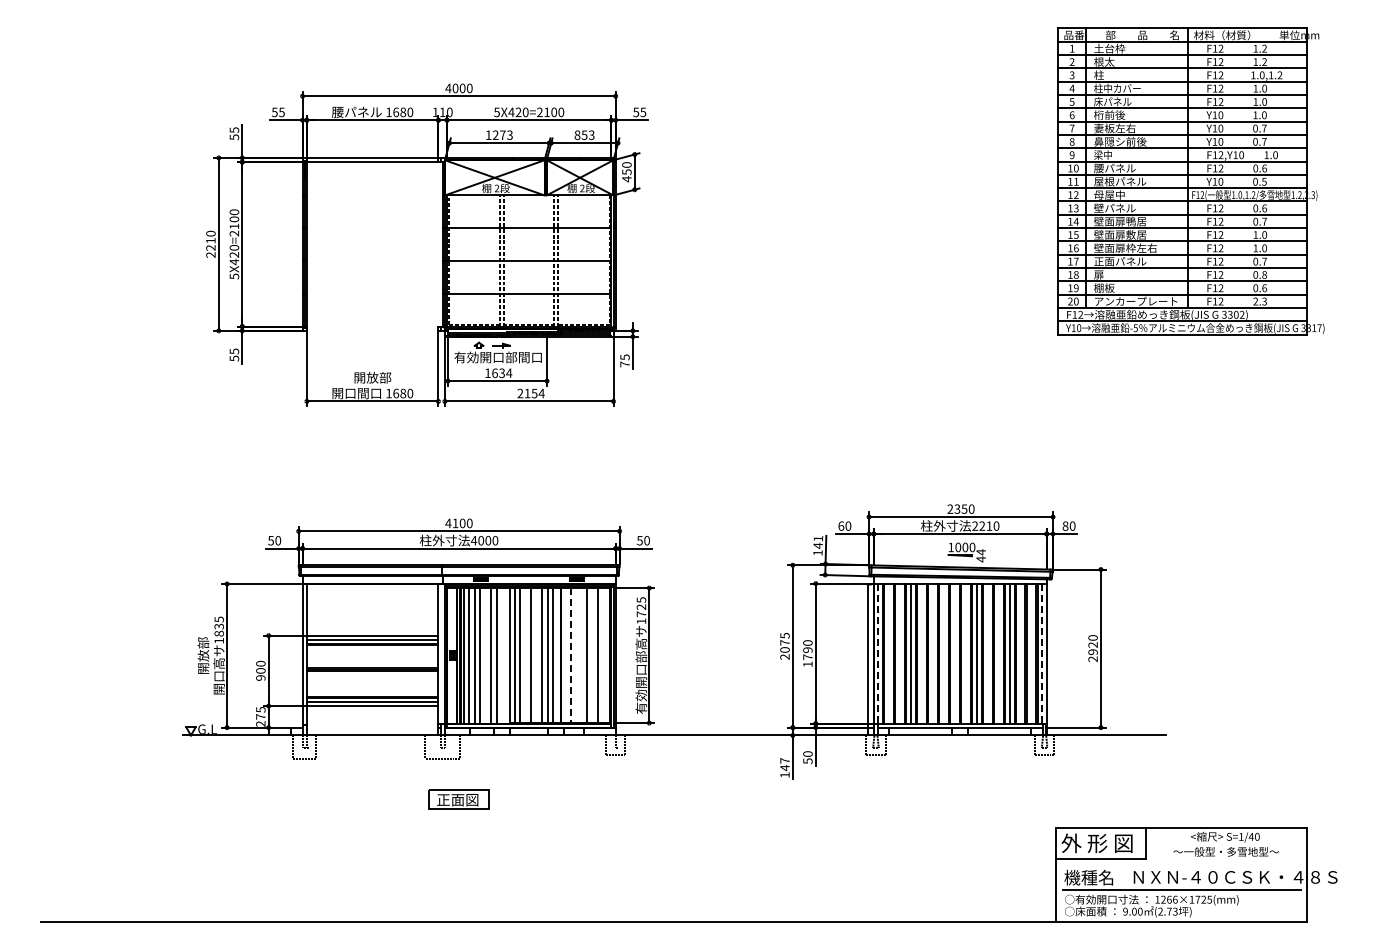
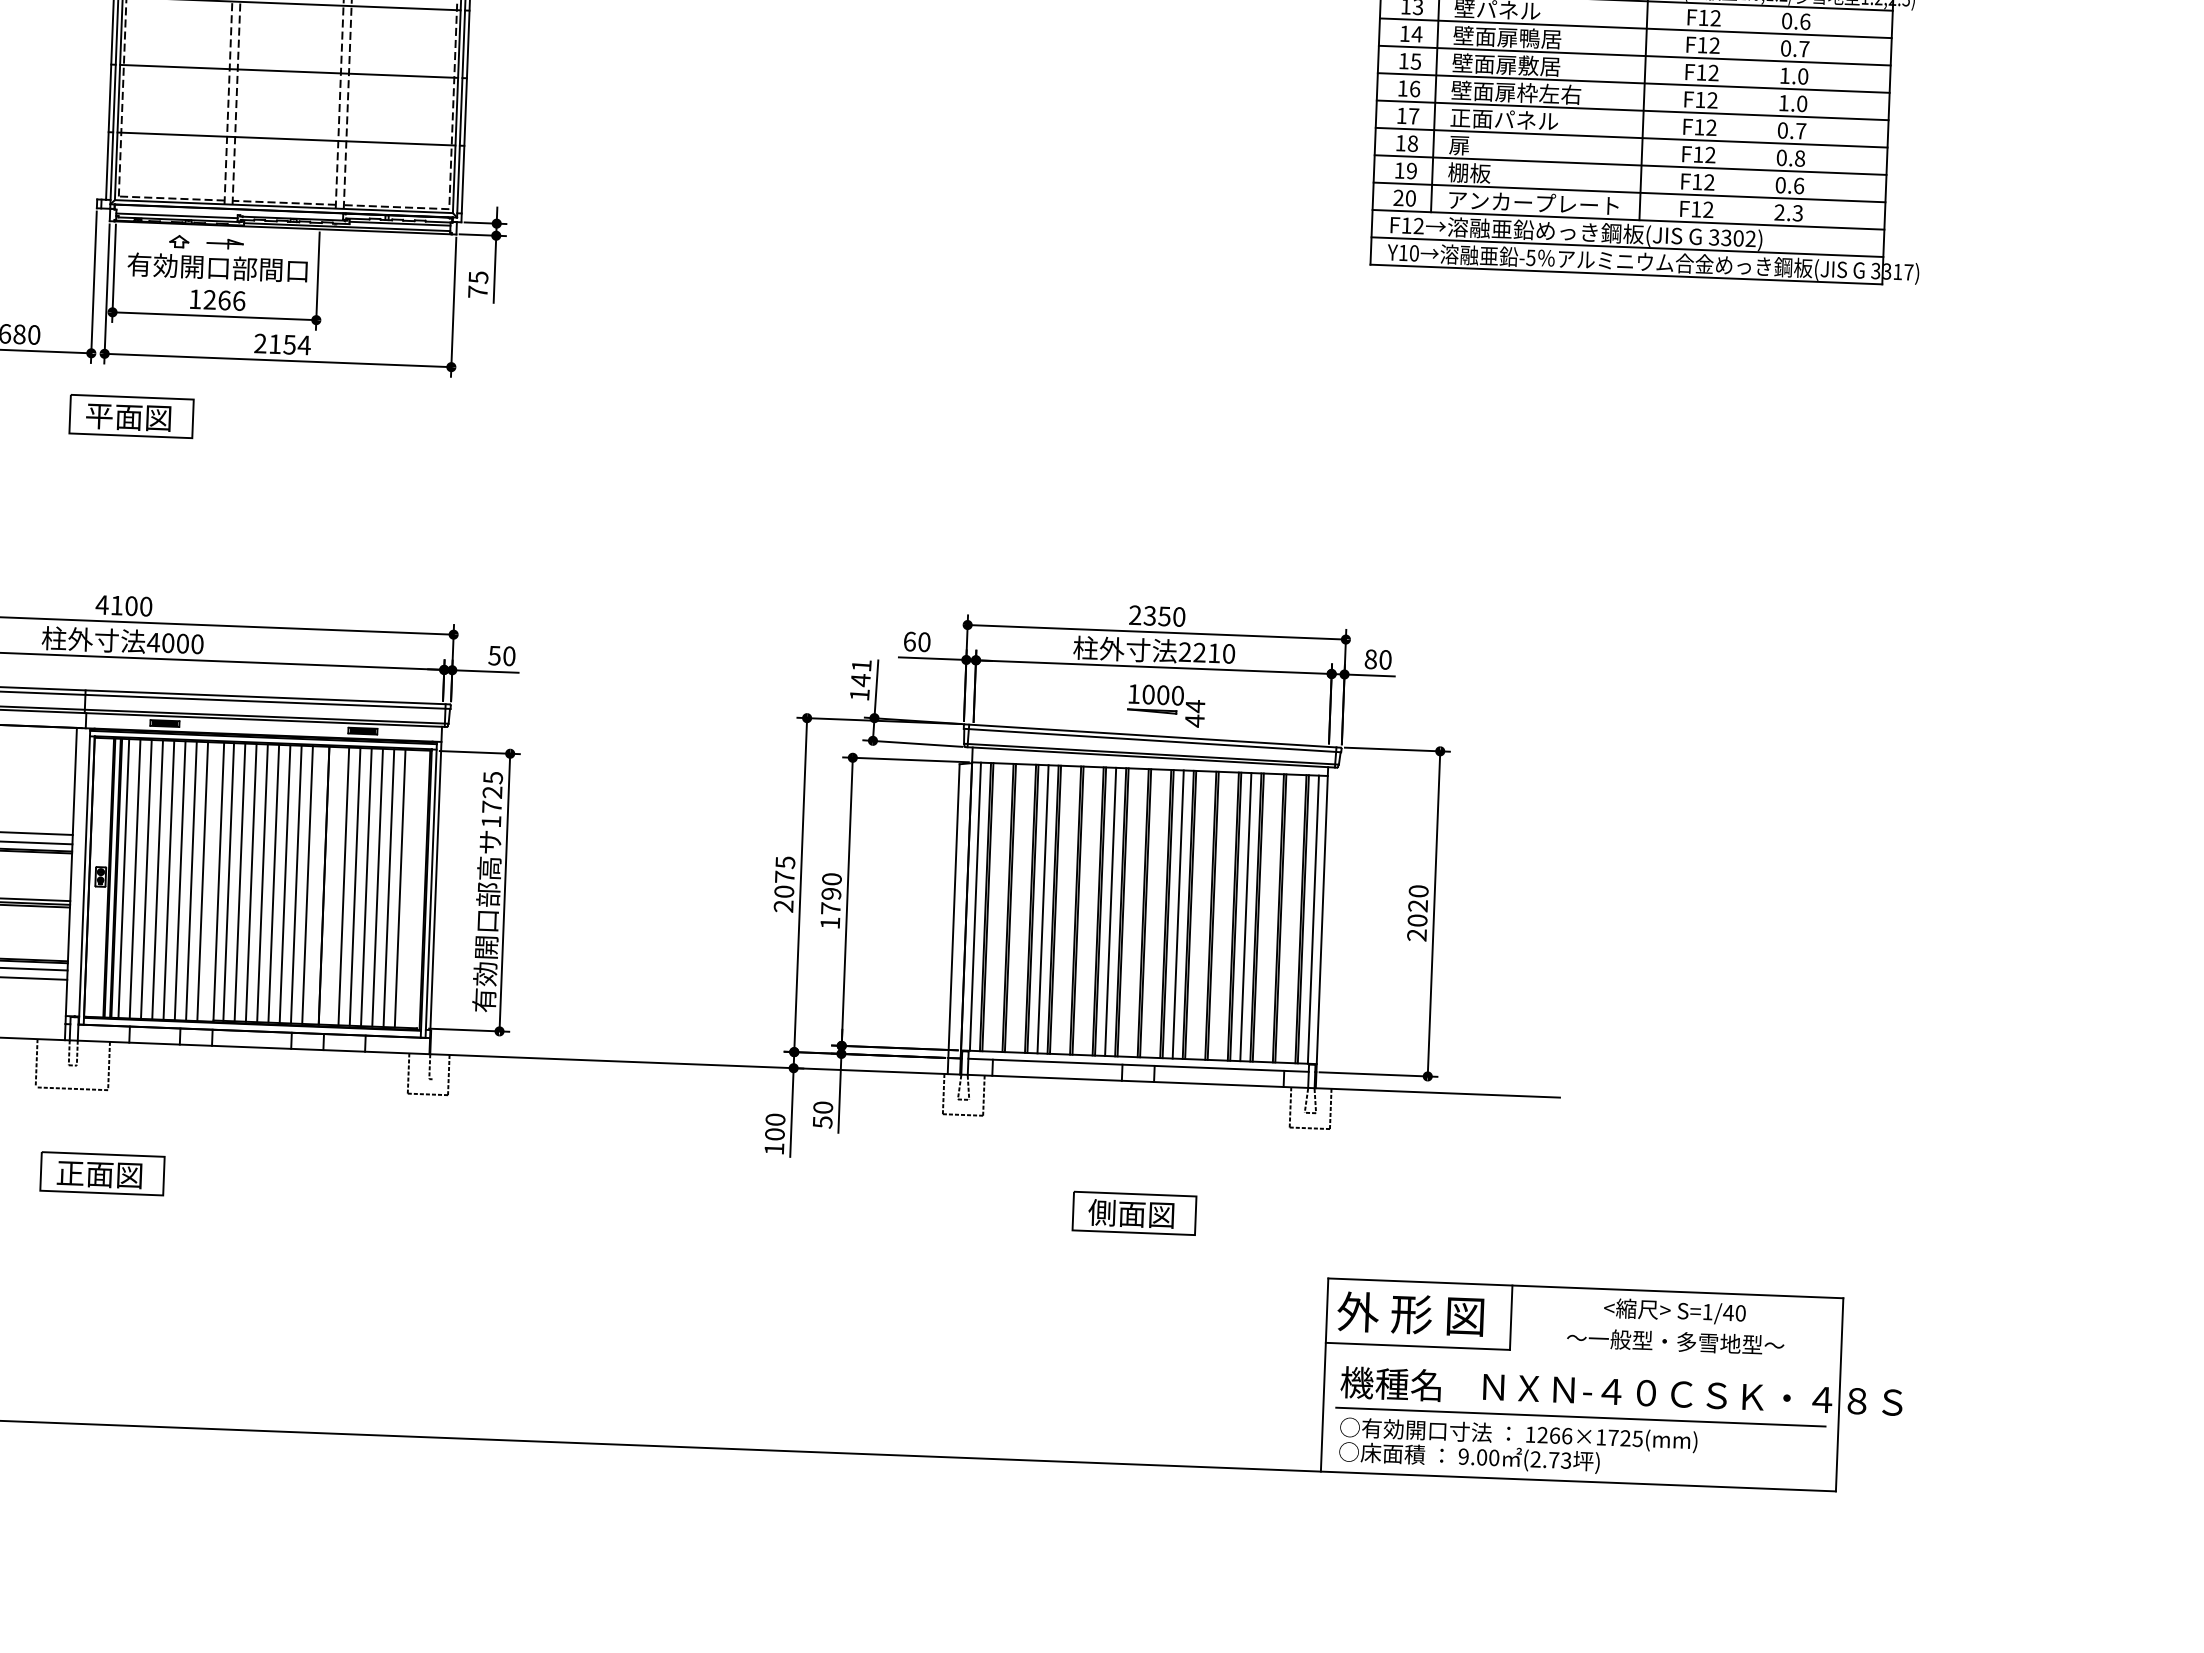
text: (501, 373) -> (223, 300), 1634 -> 1266
part: (458, 431) -> (130, 416), added
text: (1092, 652) -> (1416, 921), 2920 -> 2020
line: (943, 653) -> (1109, 911), added
line: (878, 654) -> (976, 908), dashed -> solid
line: (1042, 654) -> (1313, 921), dashed -> solid
line: (485, 655) -> (168, 879), added
line: (502, 655) -> (203, 880), added
line: (525, 655) -> (250, 882), added
line: (536, 655) -> (272, 883), added
line: (570, 655) -> (342, 886), dashed -> solid
line: (576, 655) -> (355, 886), added
line: (581, 655) -> (365, 887), added
line: (592, 655) -> (388, 887), added
text: (784, 764) -> (774, 1127), 147 -> 100
part: (960, 799) -> (1133, 1213), added

